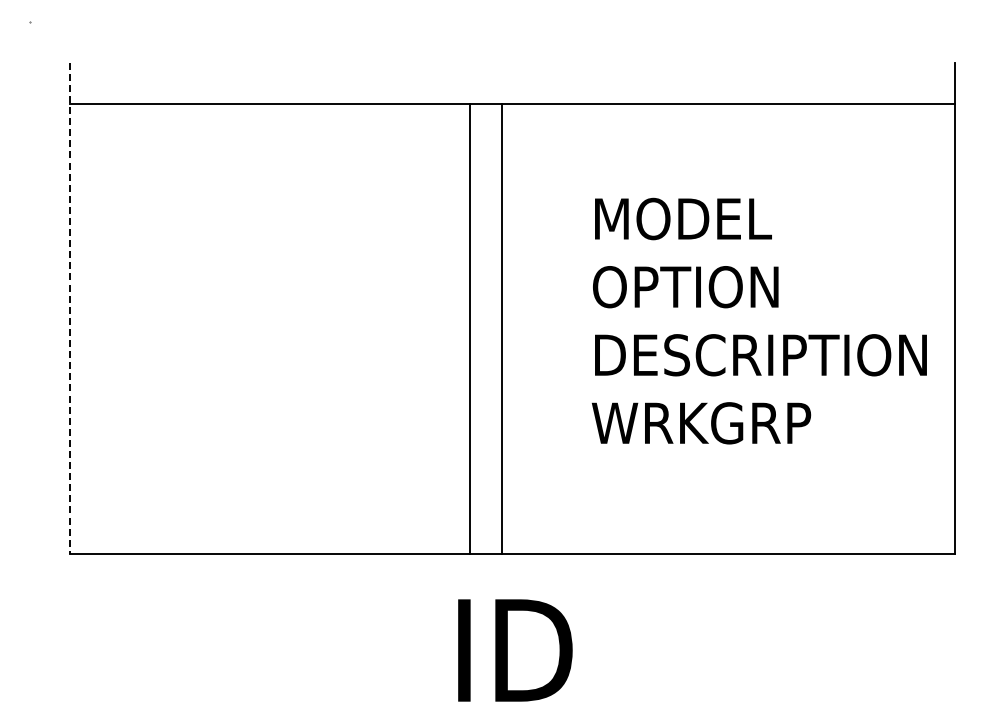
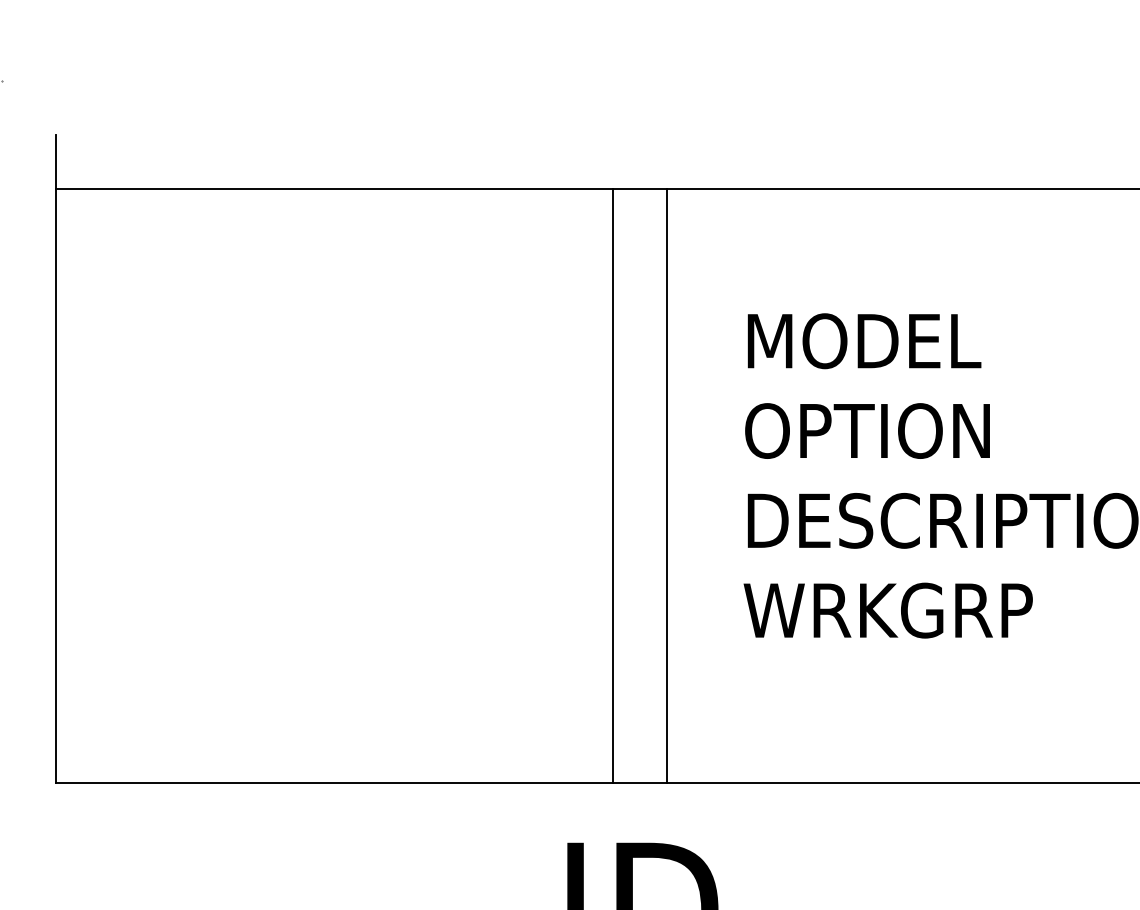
line: (70, 308) -> (56, 459), dashed -> solid
line: (469, 328) -> (612, 485), moved
line: (502, 328) -> (666, 485), moved

